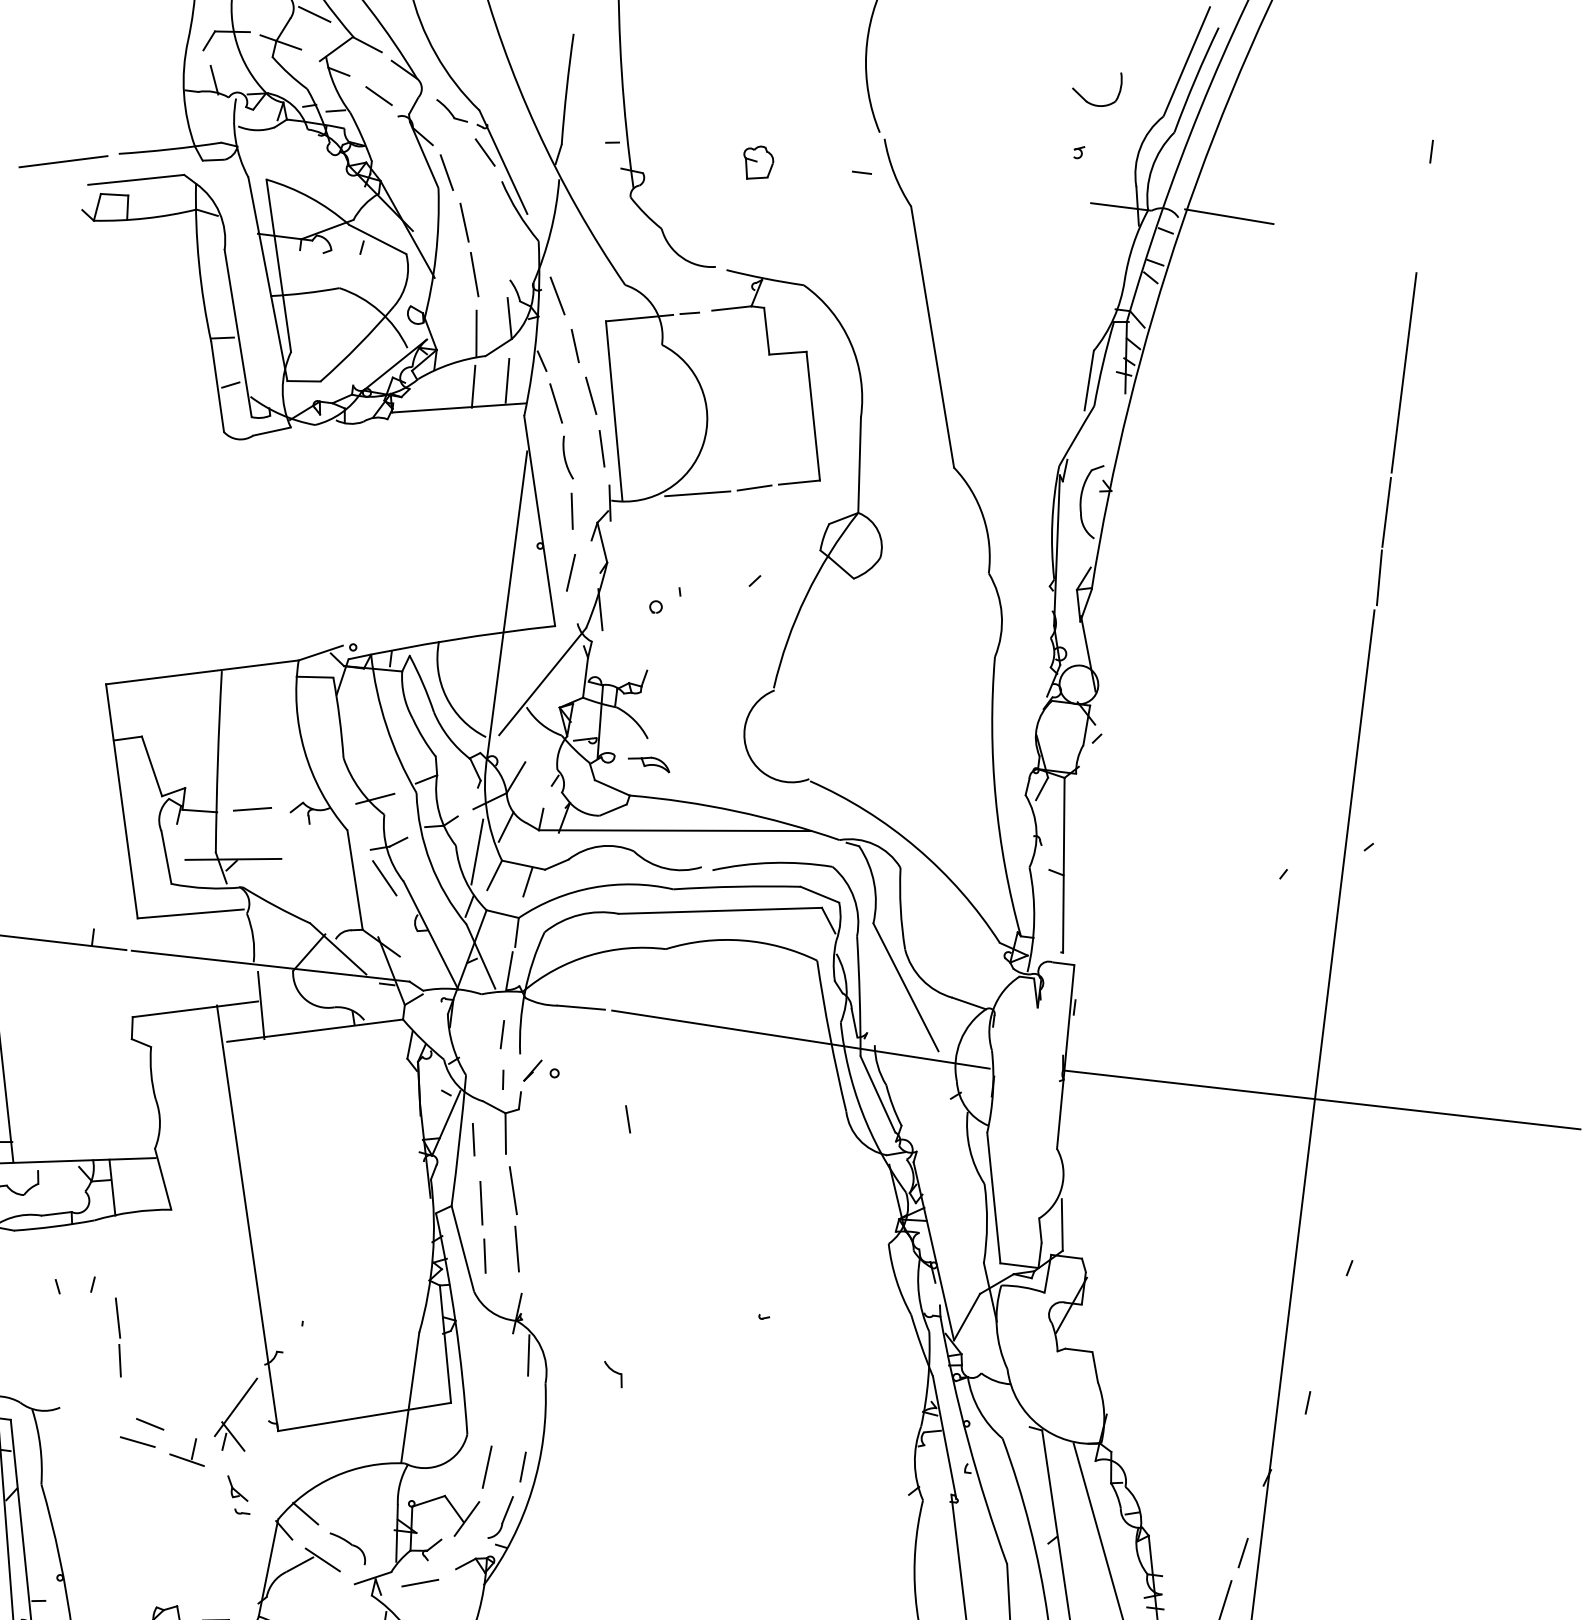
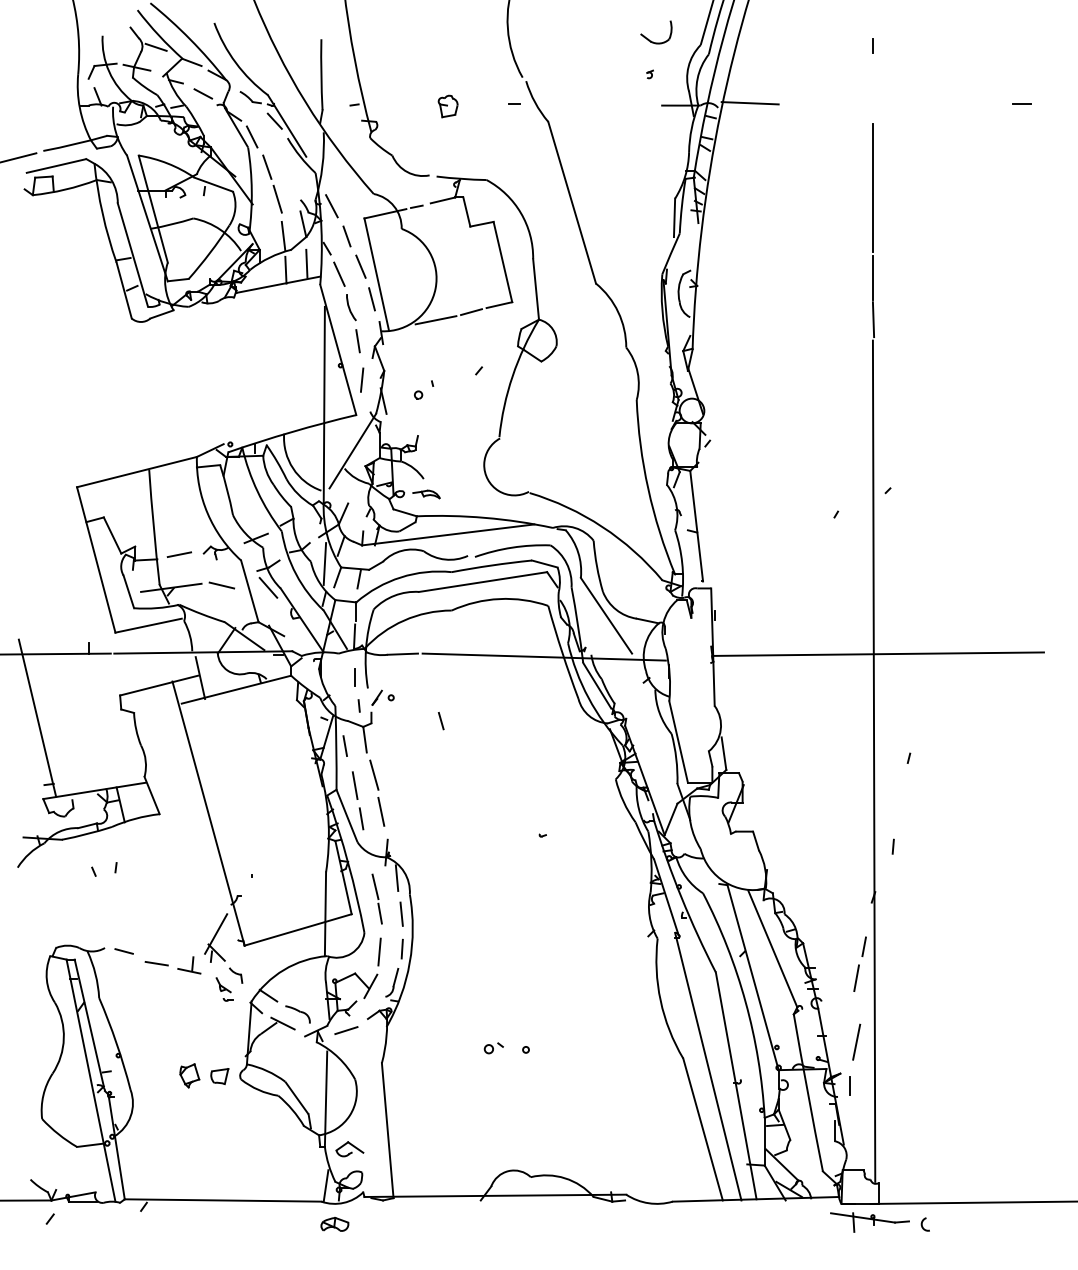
line: (312, 865) -> (221, 585), added
part: (117, 1336) -> (376, 898), moved
part: (614, 1374) -> (236, 975), moved
line: (528, 1411) -> (401, 913), added
line: (149, 1424) -> (123, 951), moved

